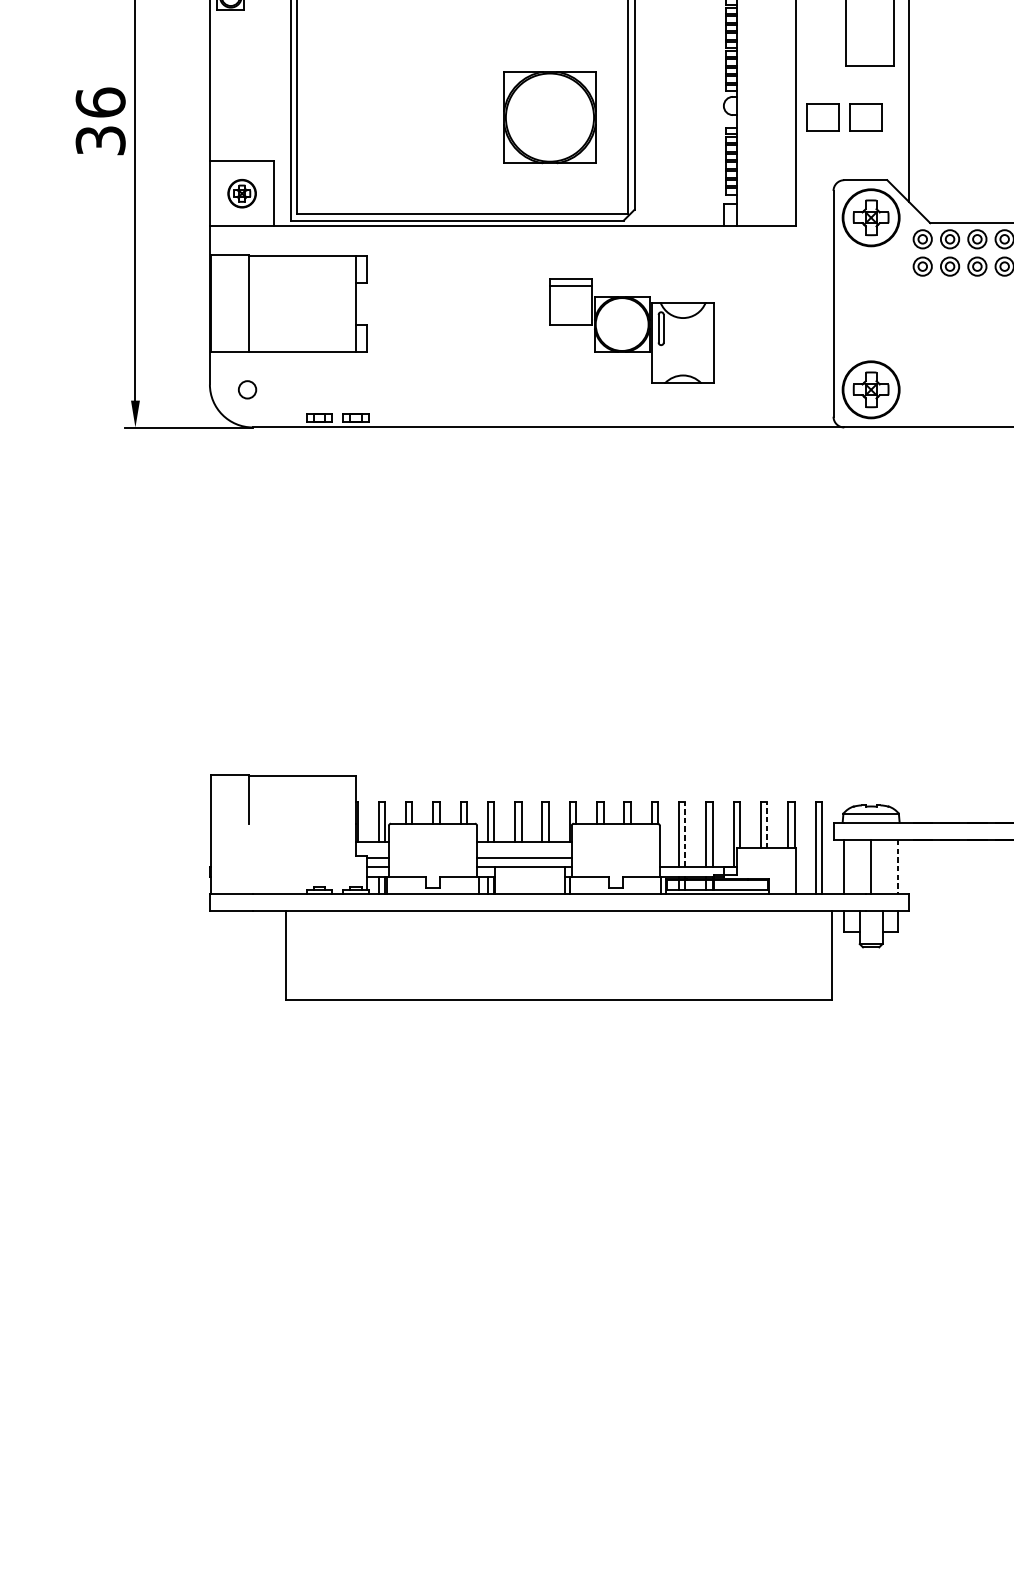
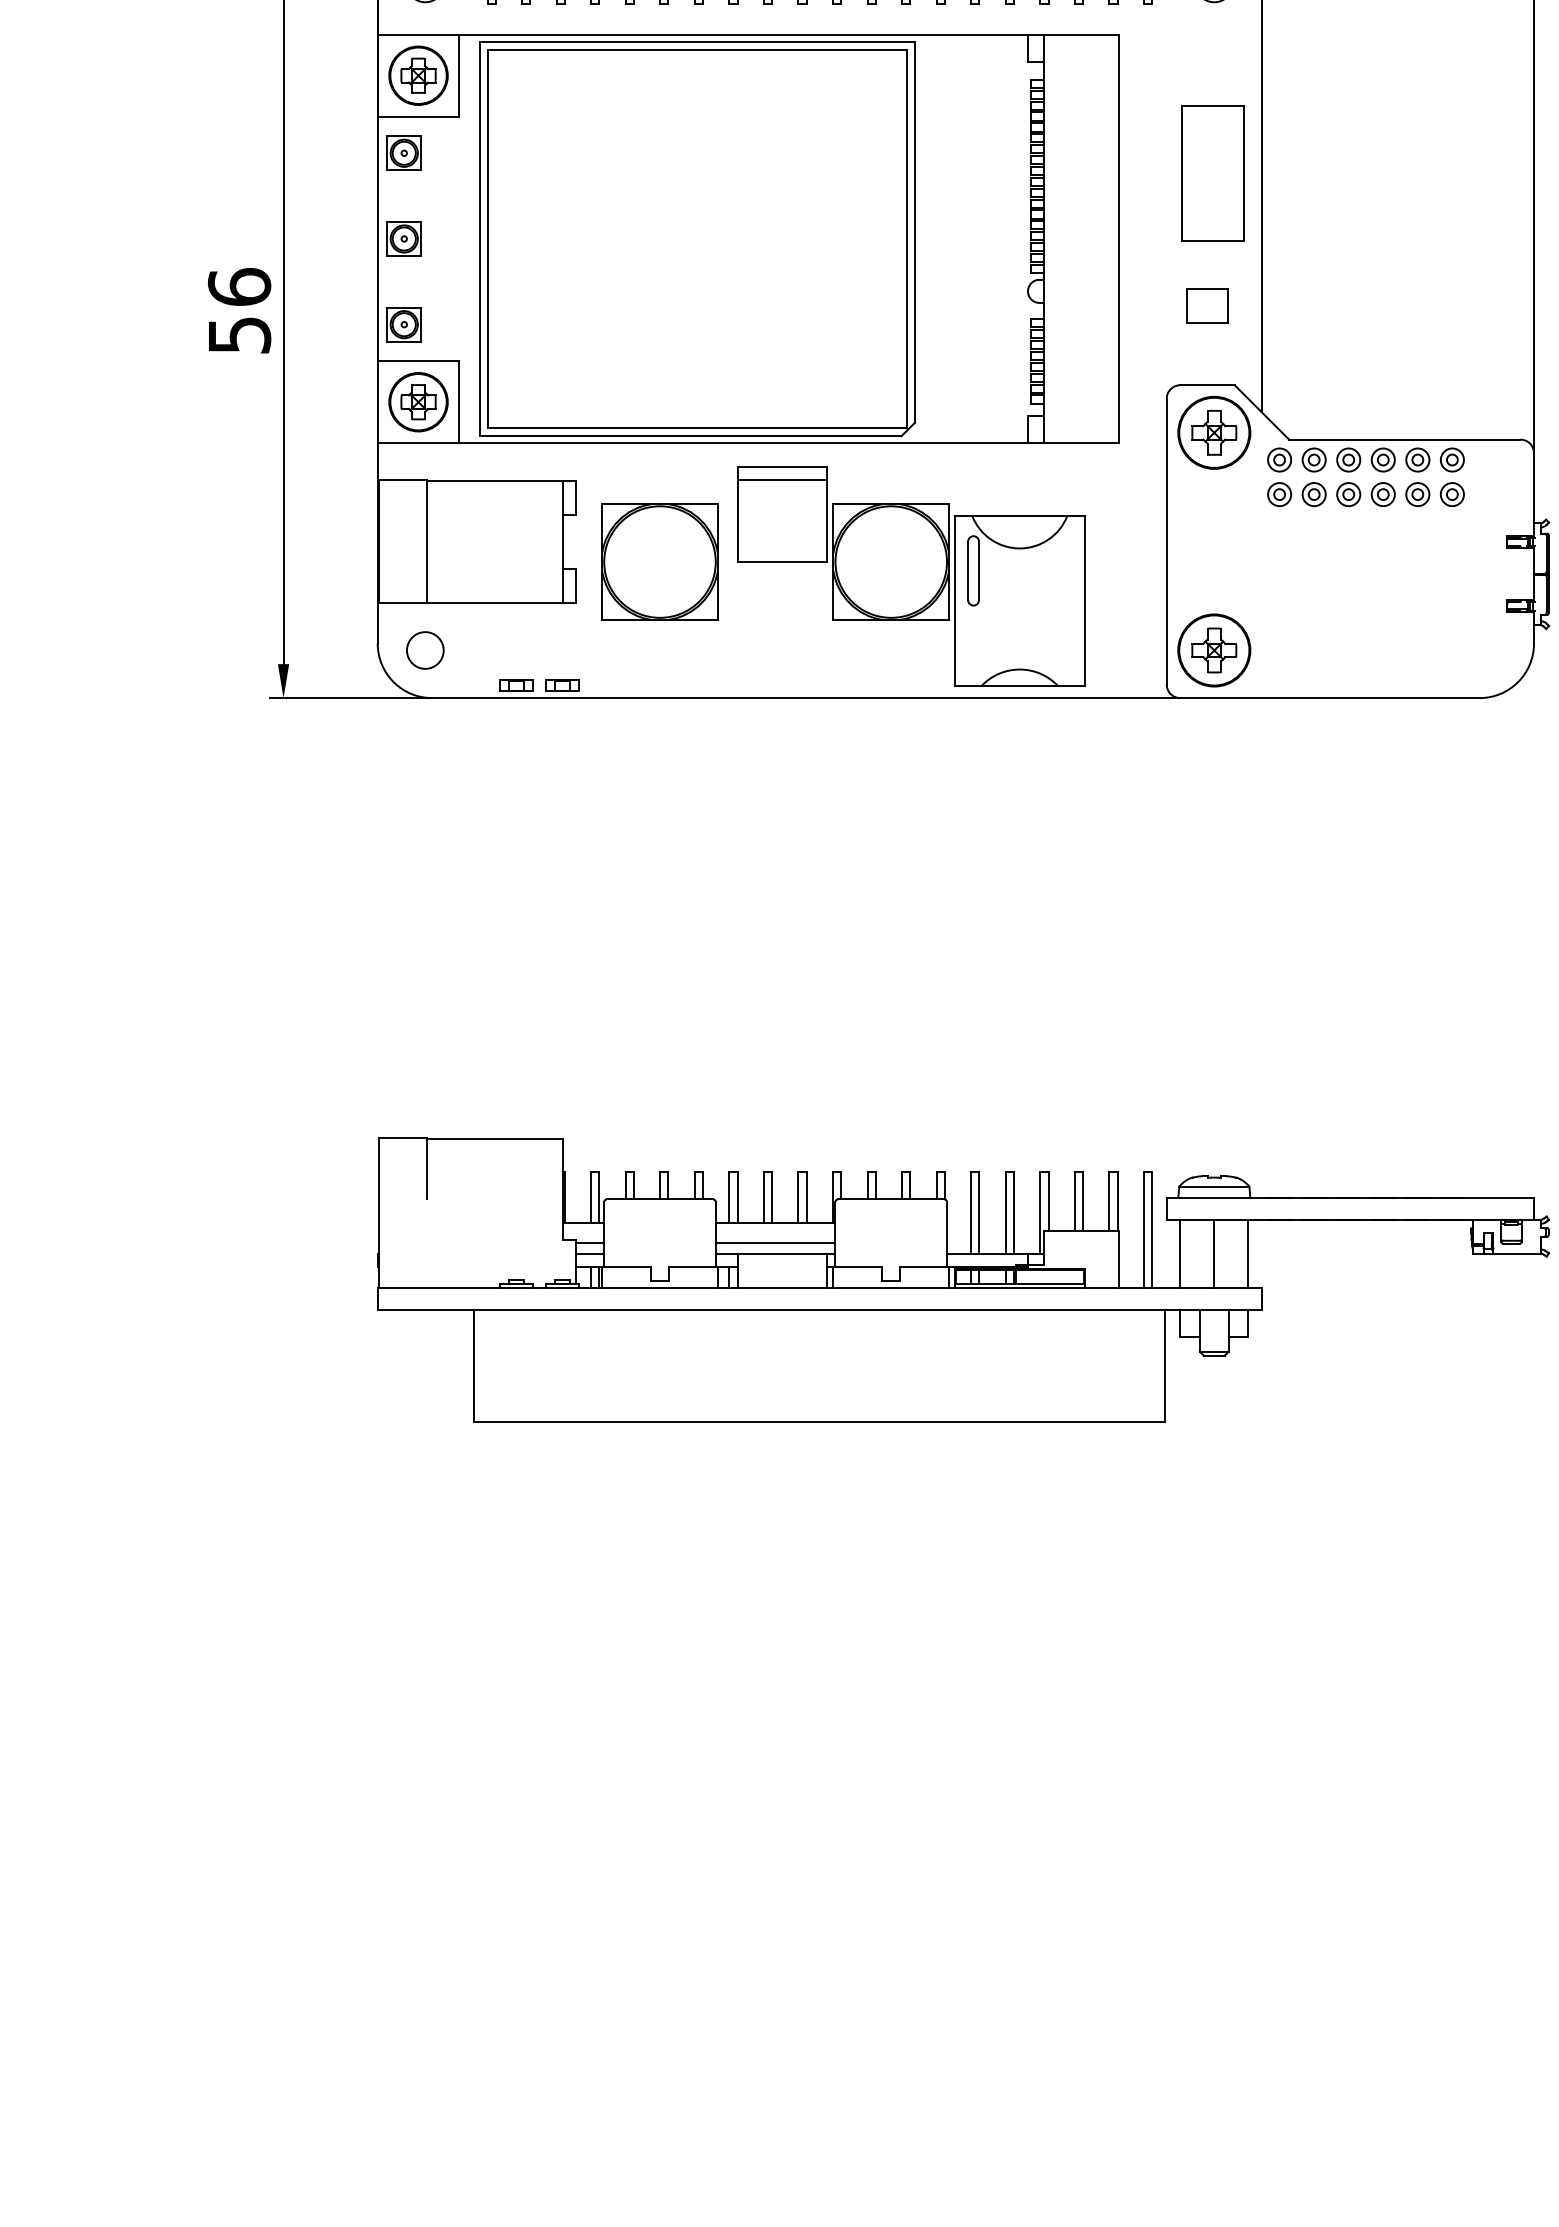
part: (230, 64) -> (403, 238), added
part: (549, 117) -> (659, 561), moved
part: (823, 117) -> (1153, 305), removed
part: (230, 132) -> (403, 324), added
text: (99, 140) -> (238, 335), 36 -> 56
part: (242, 193) -> (418, 402), size x1.67
part: (631, 331) -> (911, 576), size x1.67
circle: (246, 389) -> (424, 650), size x1.67
line: (767, 824) -> (1083, 1200), dashed -> solid
line: (685, 834) -> (979, 1213), dashed -> solid
line: (898, 867) -> (1248, 1254), dashed -> solid

